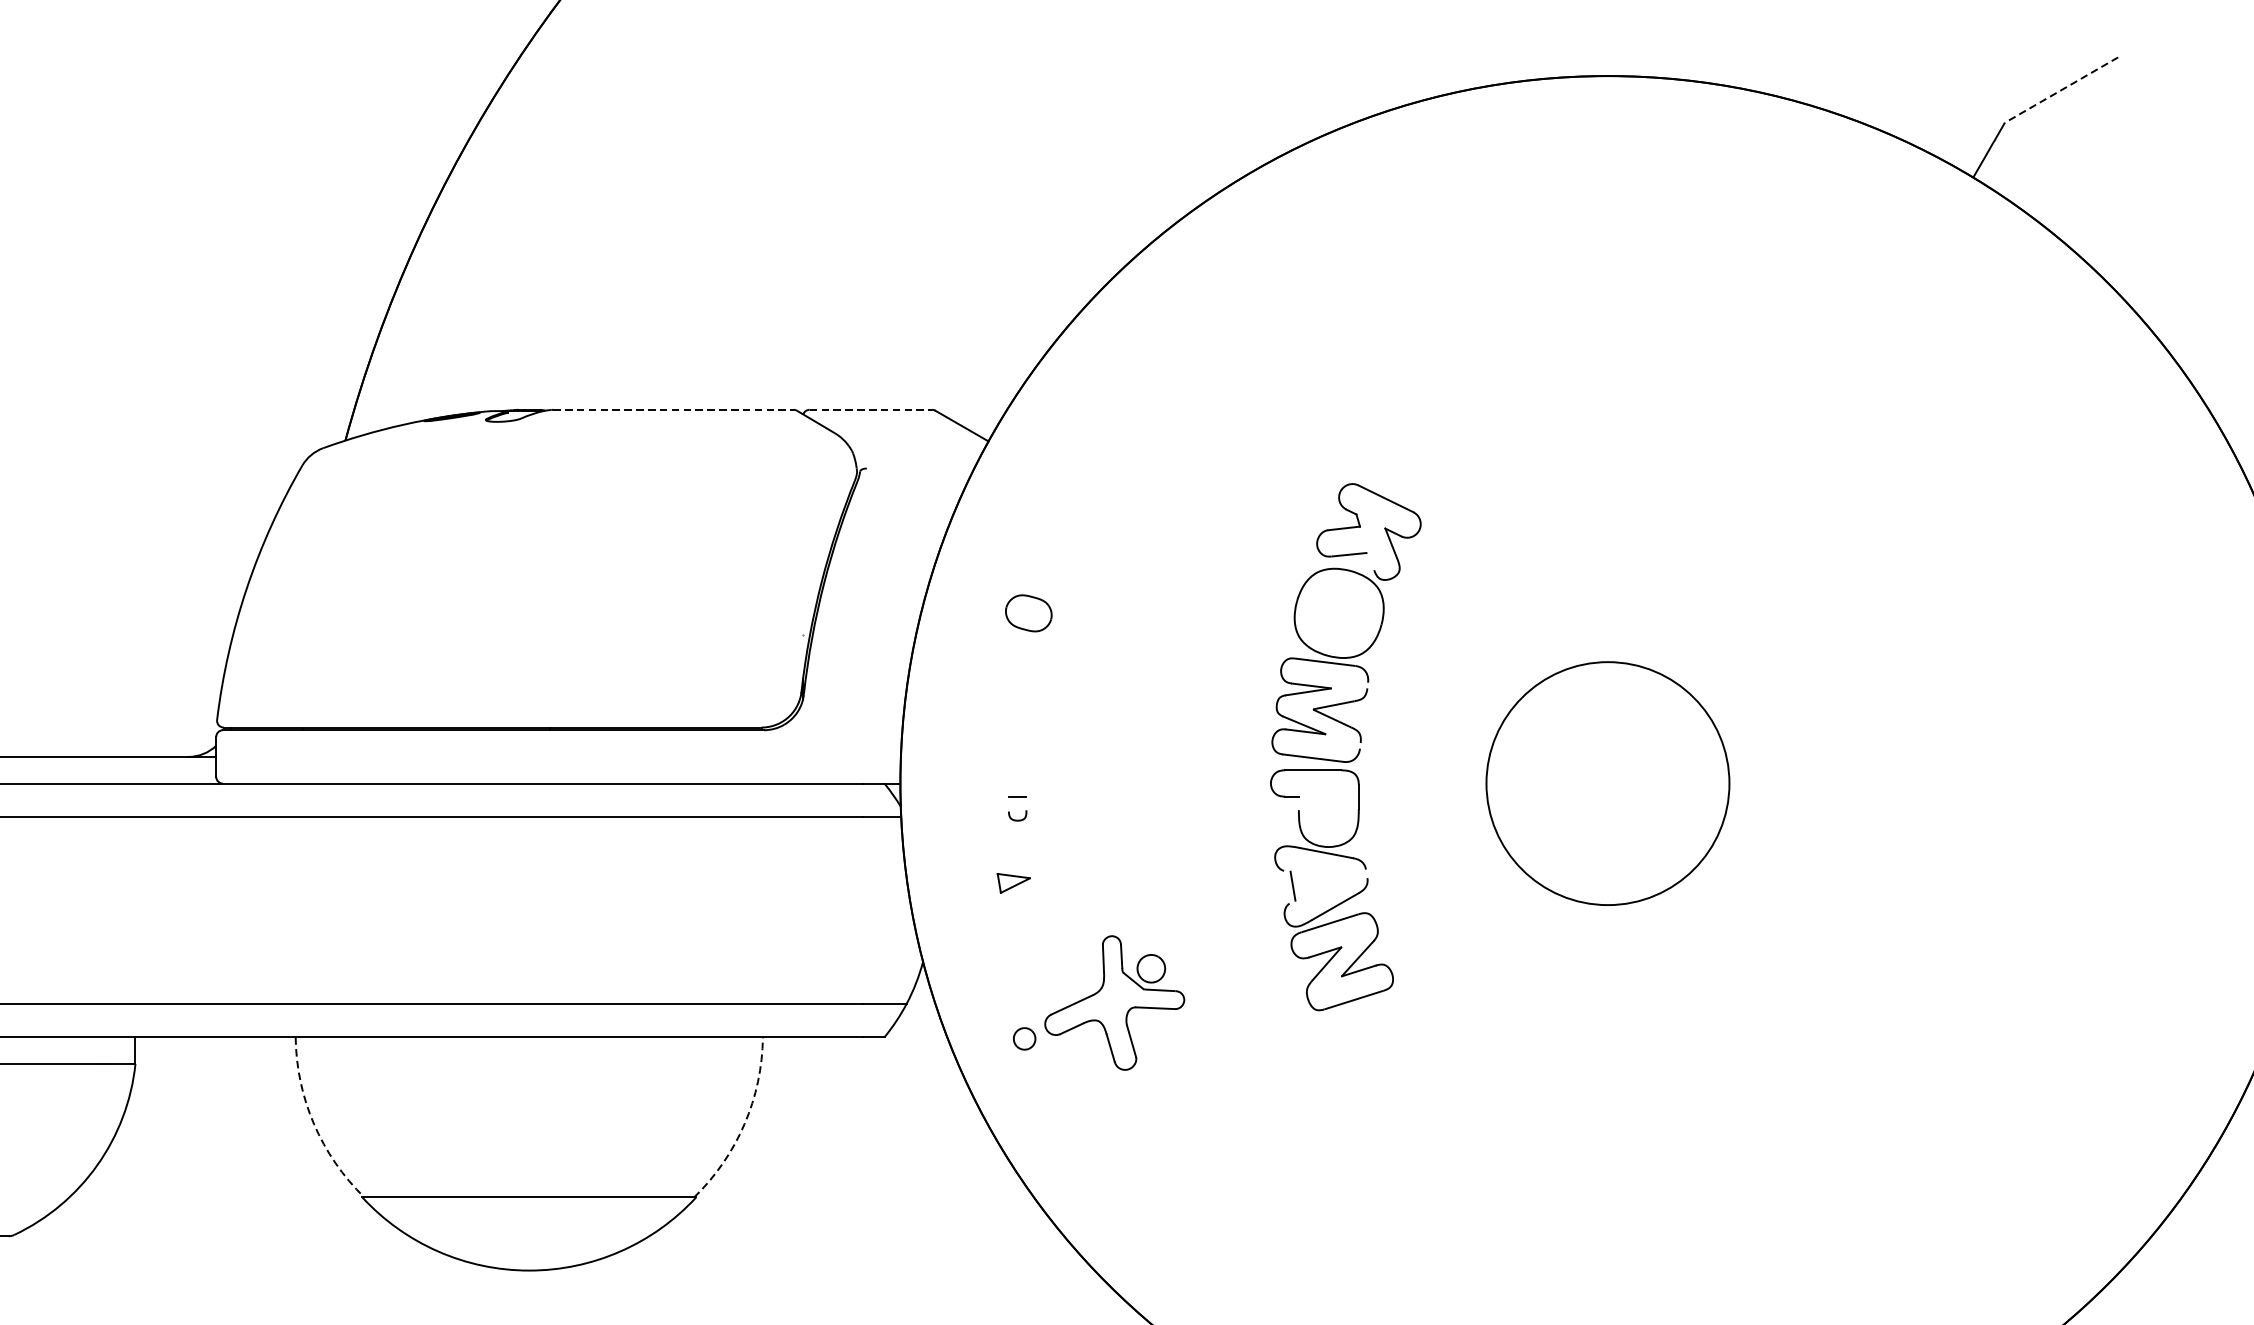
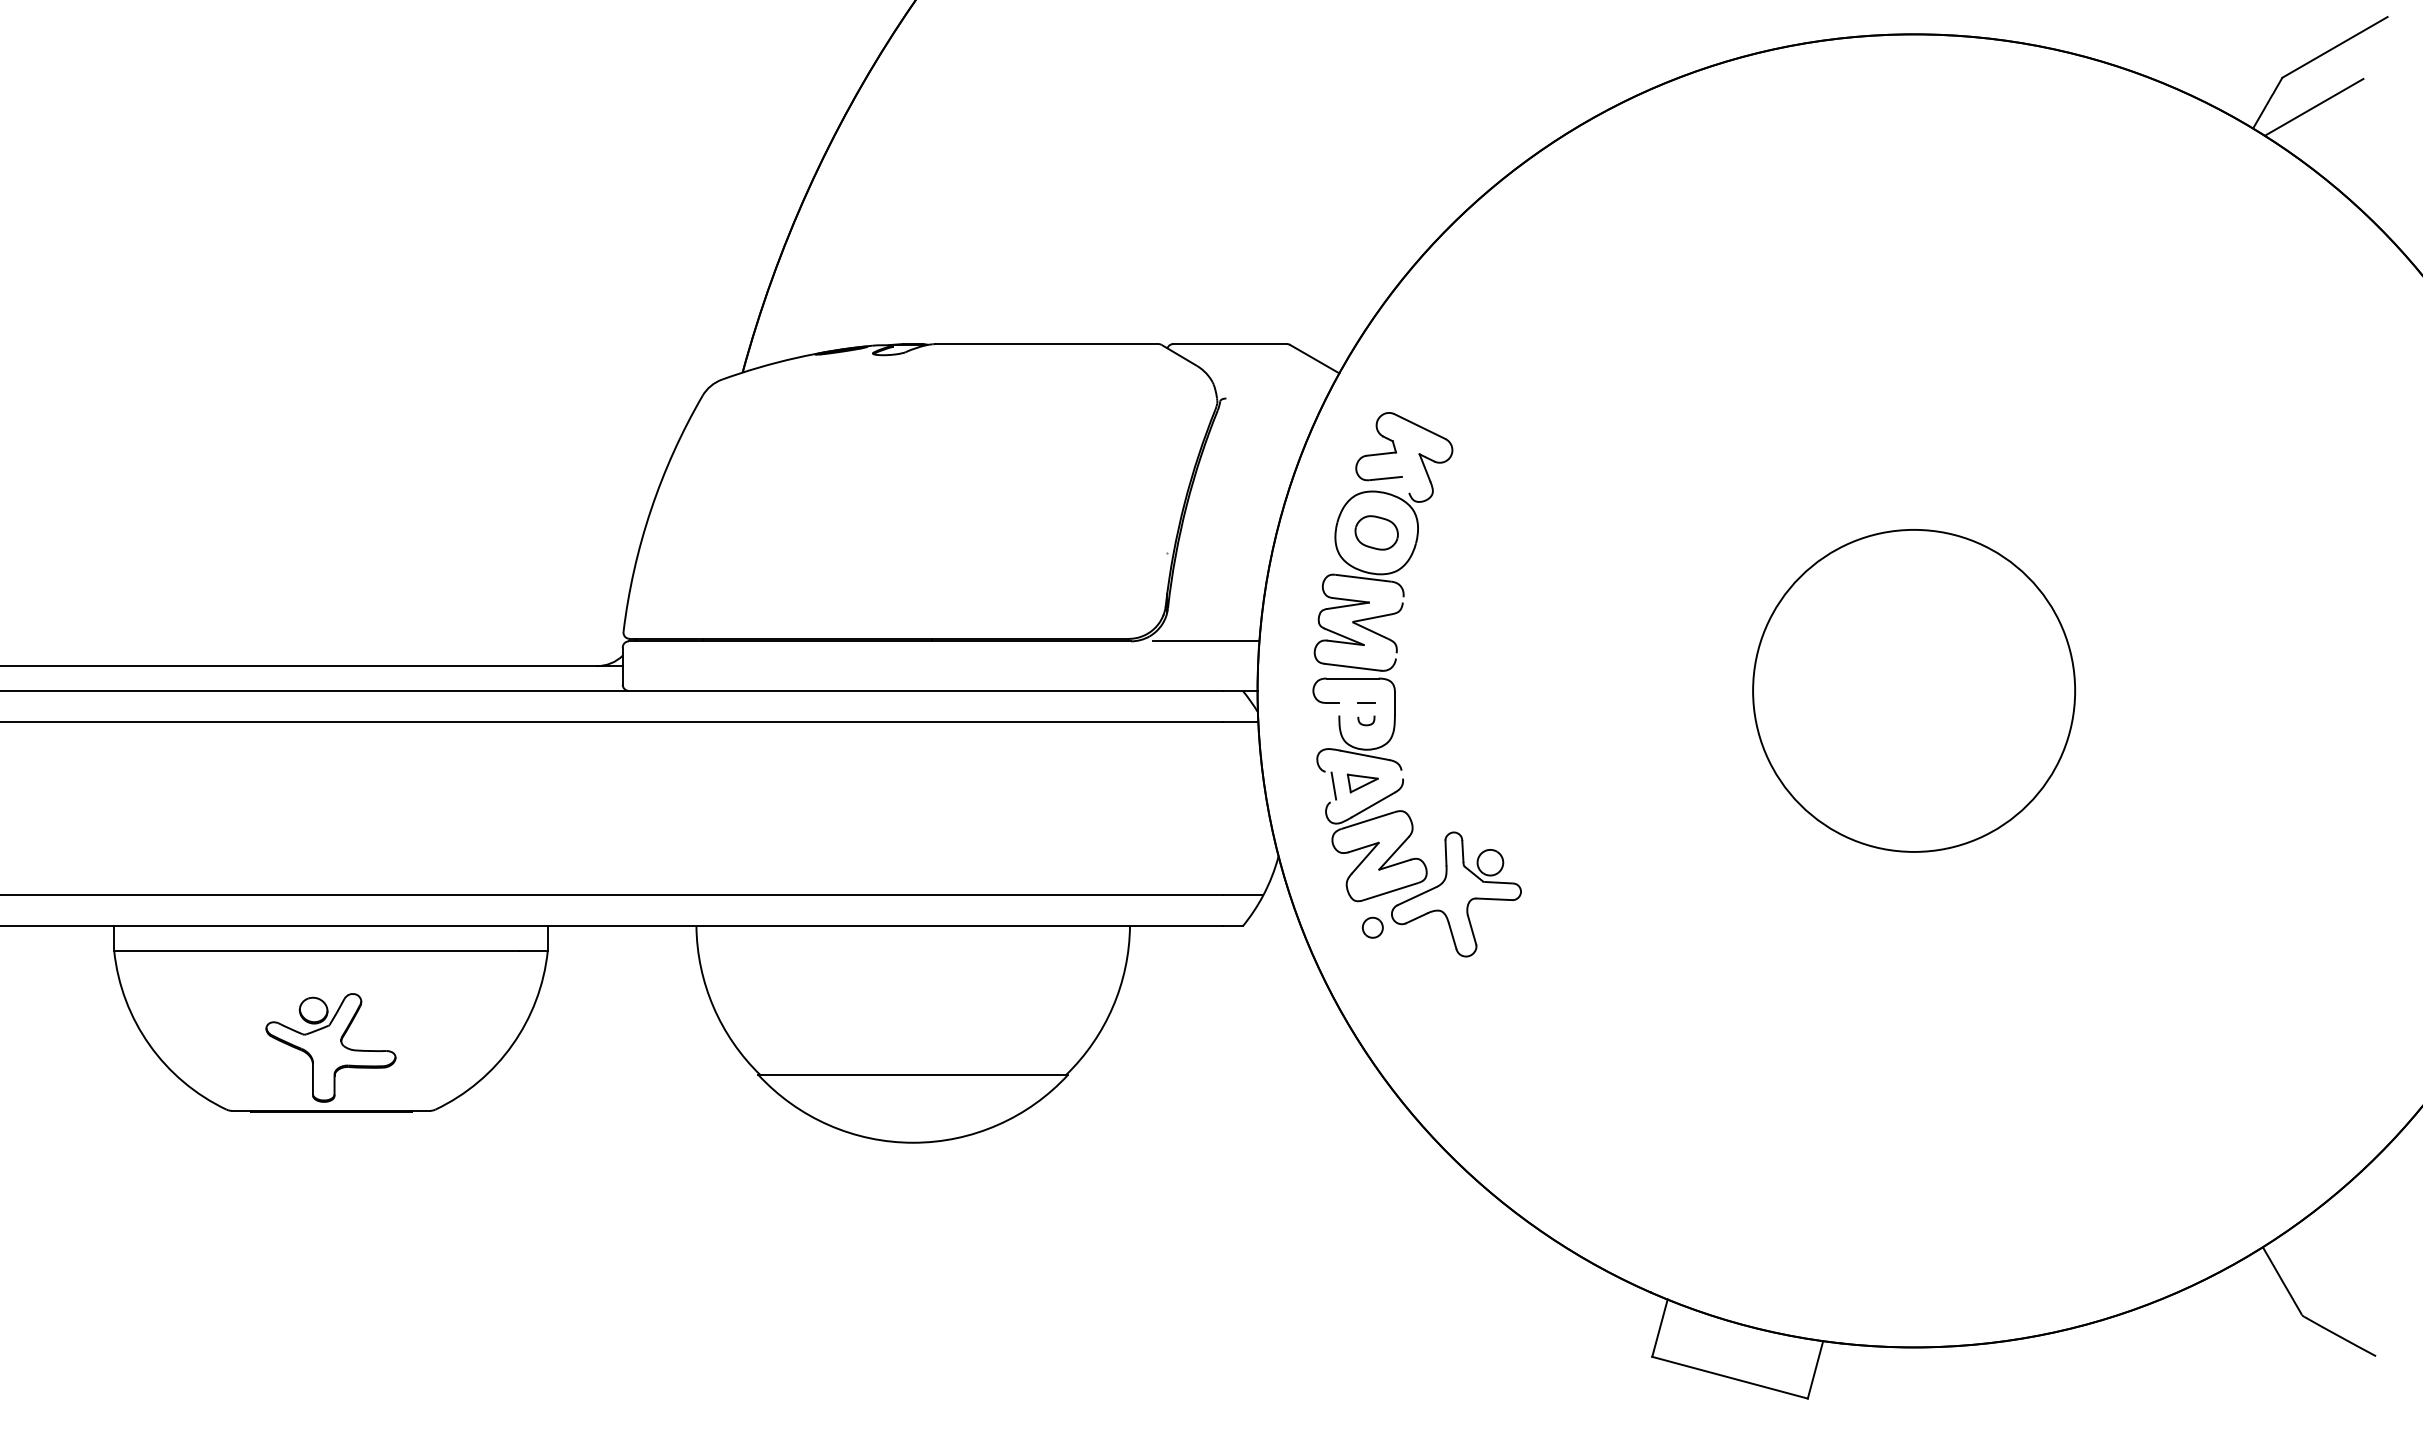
line: (2061, 90) -> (2334, 47), dashed -> solid
line: (2038, 153) -> (2313, 106), added
line: (672, 410) -> (1046, 344), dashed -> solid
line: (871, 410) -> (1230, 344), dashed -> solid
line: (845, 730) -> (1206, 641), added
part: (1344, 760) -> (1381, 669), moved
circle: (1608, 783) -> (1914, 690), size x1.43
arc: (314, 1123) -> (713, 1006), dashed -> solid
arc: (744, 1123) -> (1112, 1006), dashed -> solid

